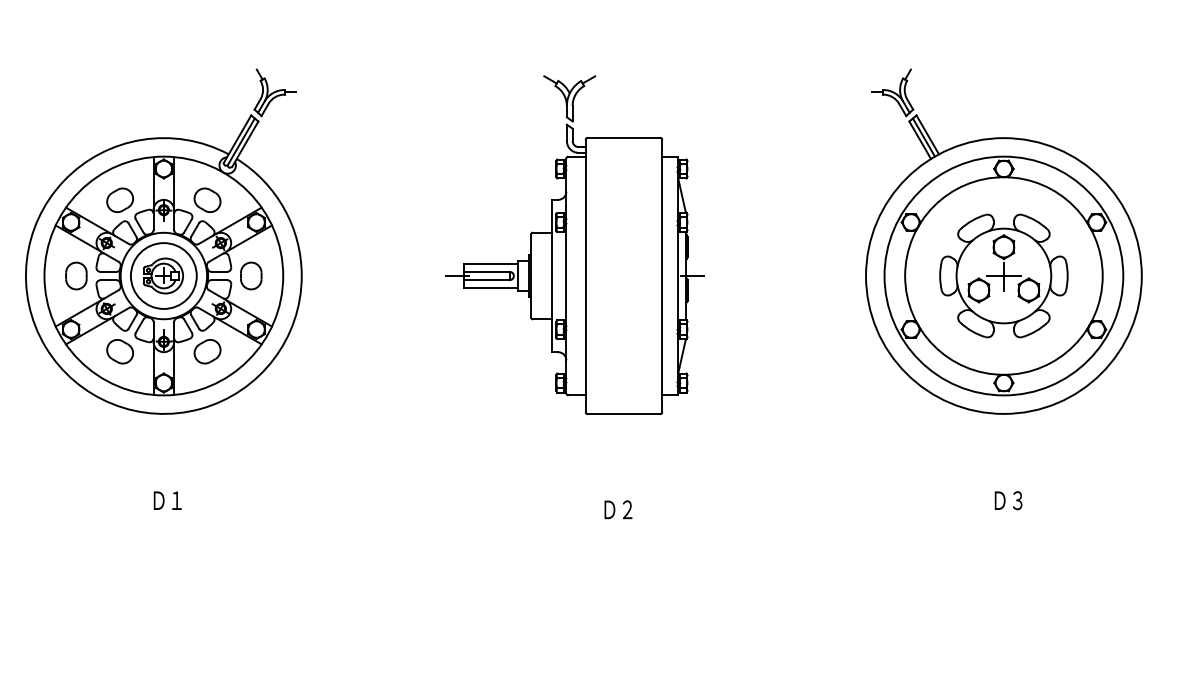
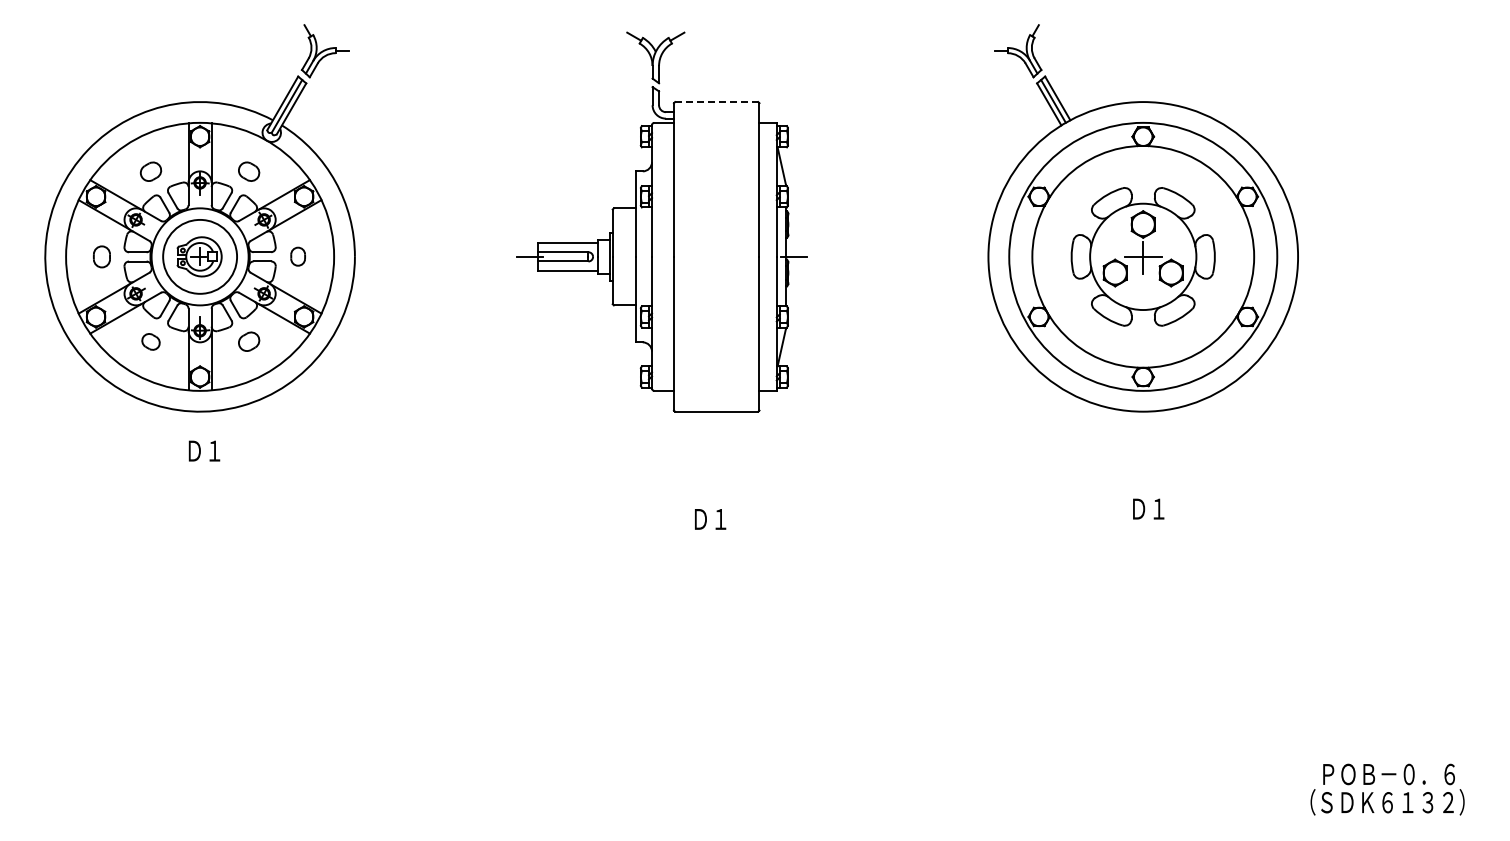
line: (623, 138) -> (716, 102), solid -> dashed
part: (119, 199) -> (150, 171), size x0.7
part: (206, 199) -> (248, 171), size x0.7
part: (76, 275) -> (101, 256), size x0.7
part: (250, 275) -> (297, 256), size x0.6
part: (119, 351) -> (150, 341), size x0.6
part: (206, 351) -> (248, 341), size x0.7
text: (167, 500) -> (204, 450), moved
text: (1017, 500) -> (1158, 508), Ｄ３ -> Ｄ１
text: (627, 508) -> (720, 517), Ｄ２ -> Ｄ１

